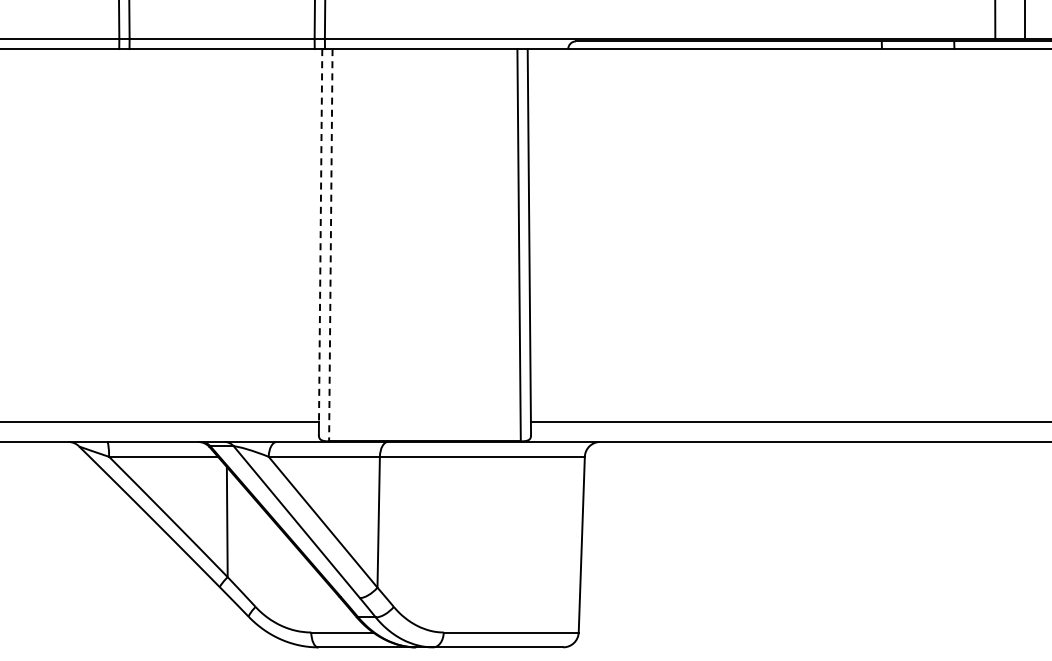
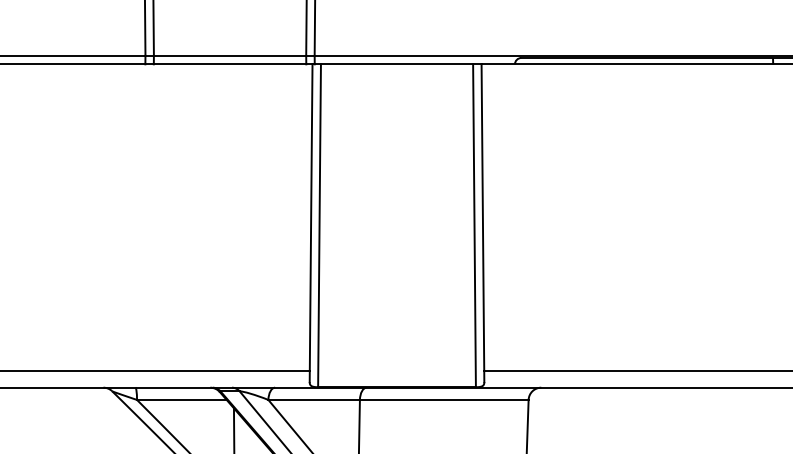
line: (320, 235) -> (311, 217), dashed -> solid
line: (330, 245) -> (319, 226), dashed -> solid

